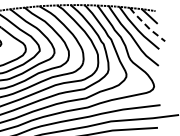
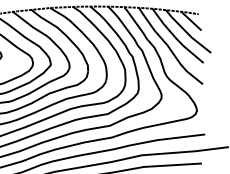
line: (146, 26) -> (187, 33), dashed -> solid

